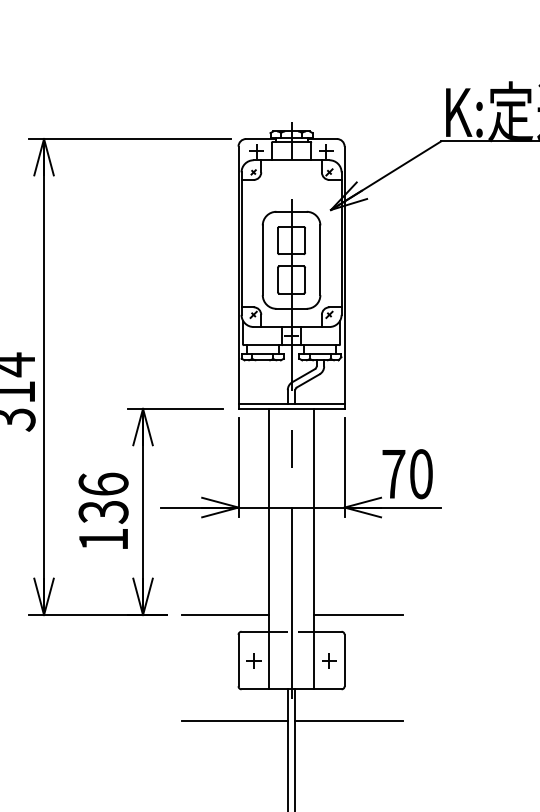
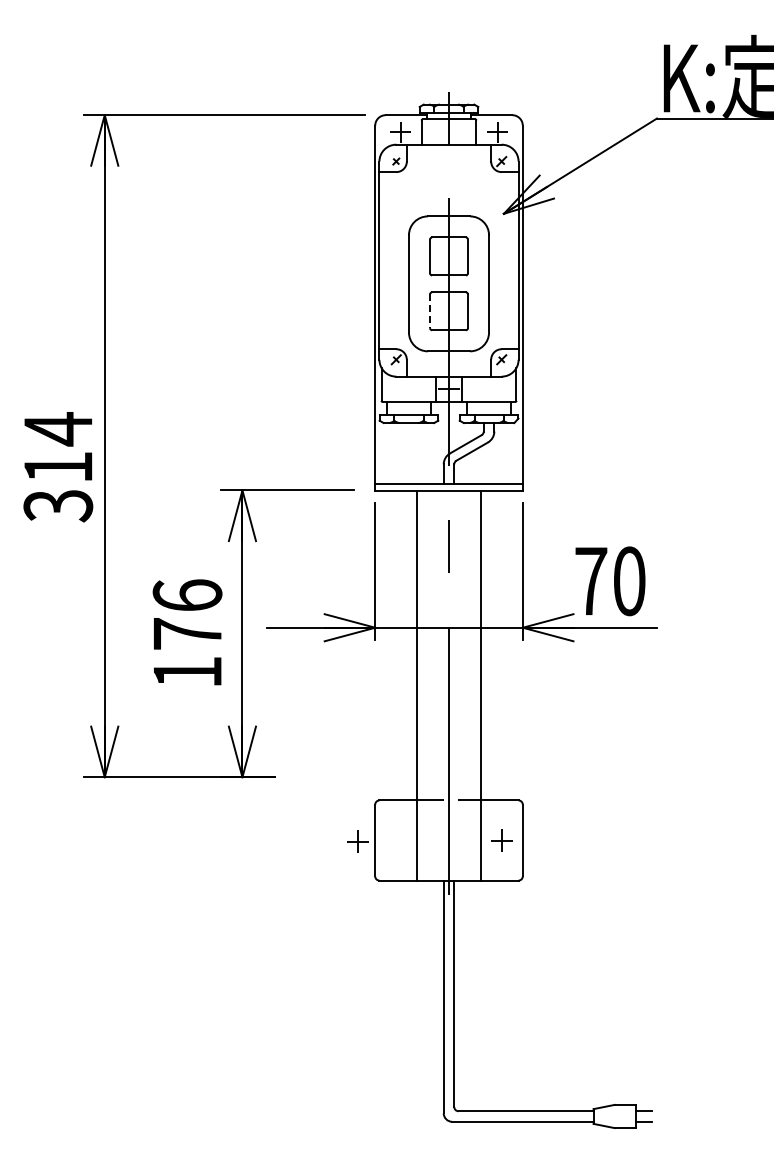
line: (278, 280) -> (430, 311), solid -> dashed
text: (103, 512) -> (187, 634), 136 -> 176
line: (225, 615) -> (356, 777), removed
line: (358, 615) -> (541, 777), removed
part: (253, 660) -> (357, 841), moved
line: (234, 720) -> (369, 924), removed
line: (348, 720) -> (528, 924), removed

